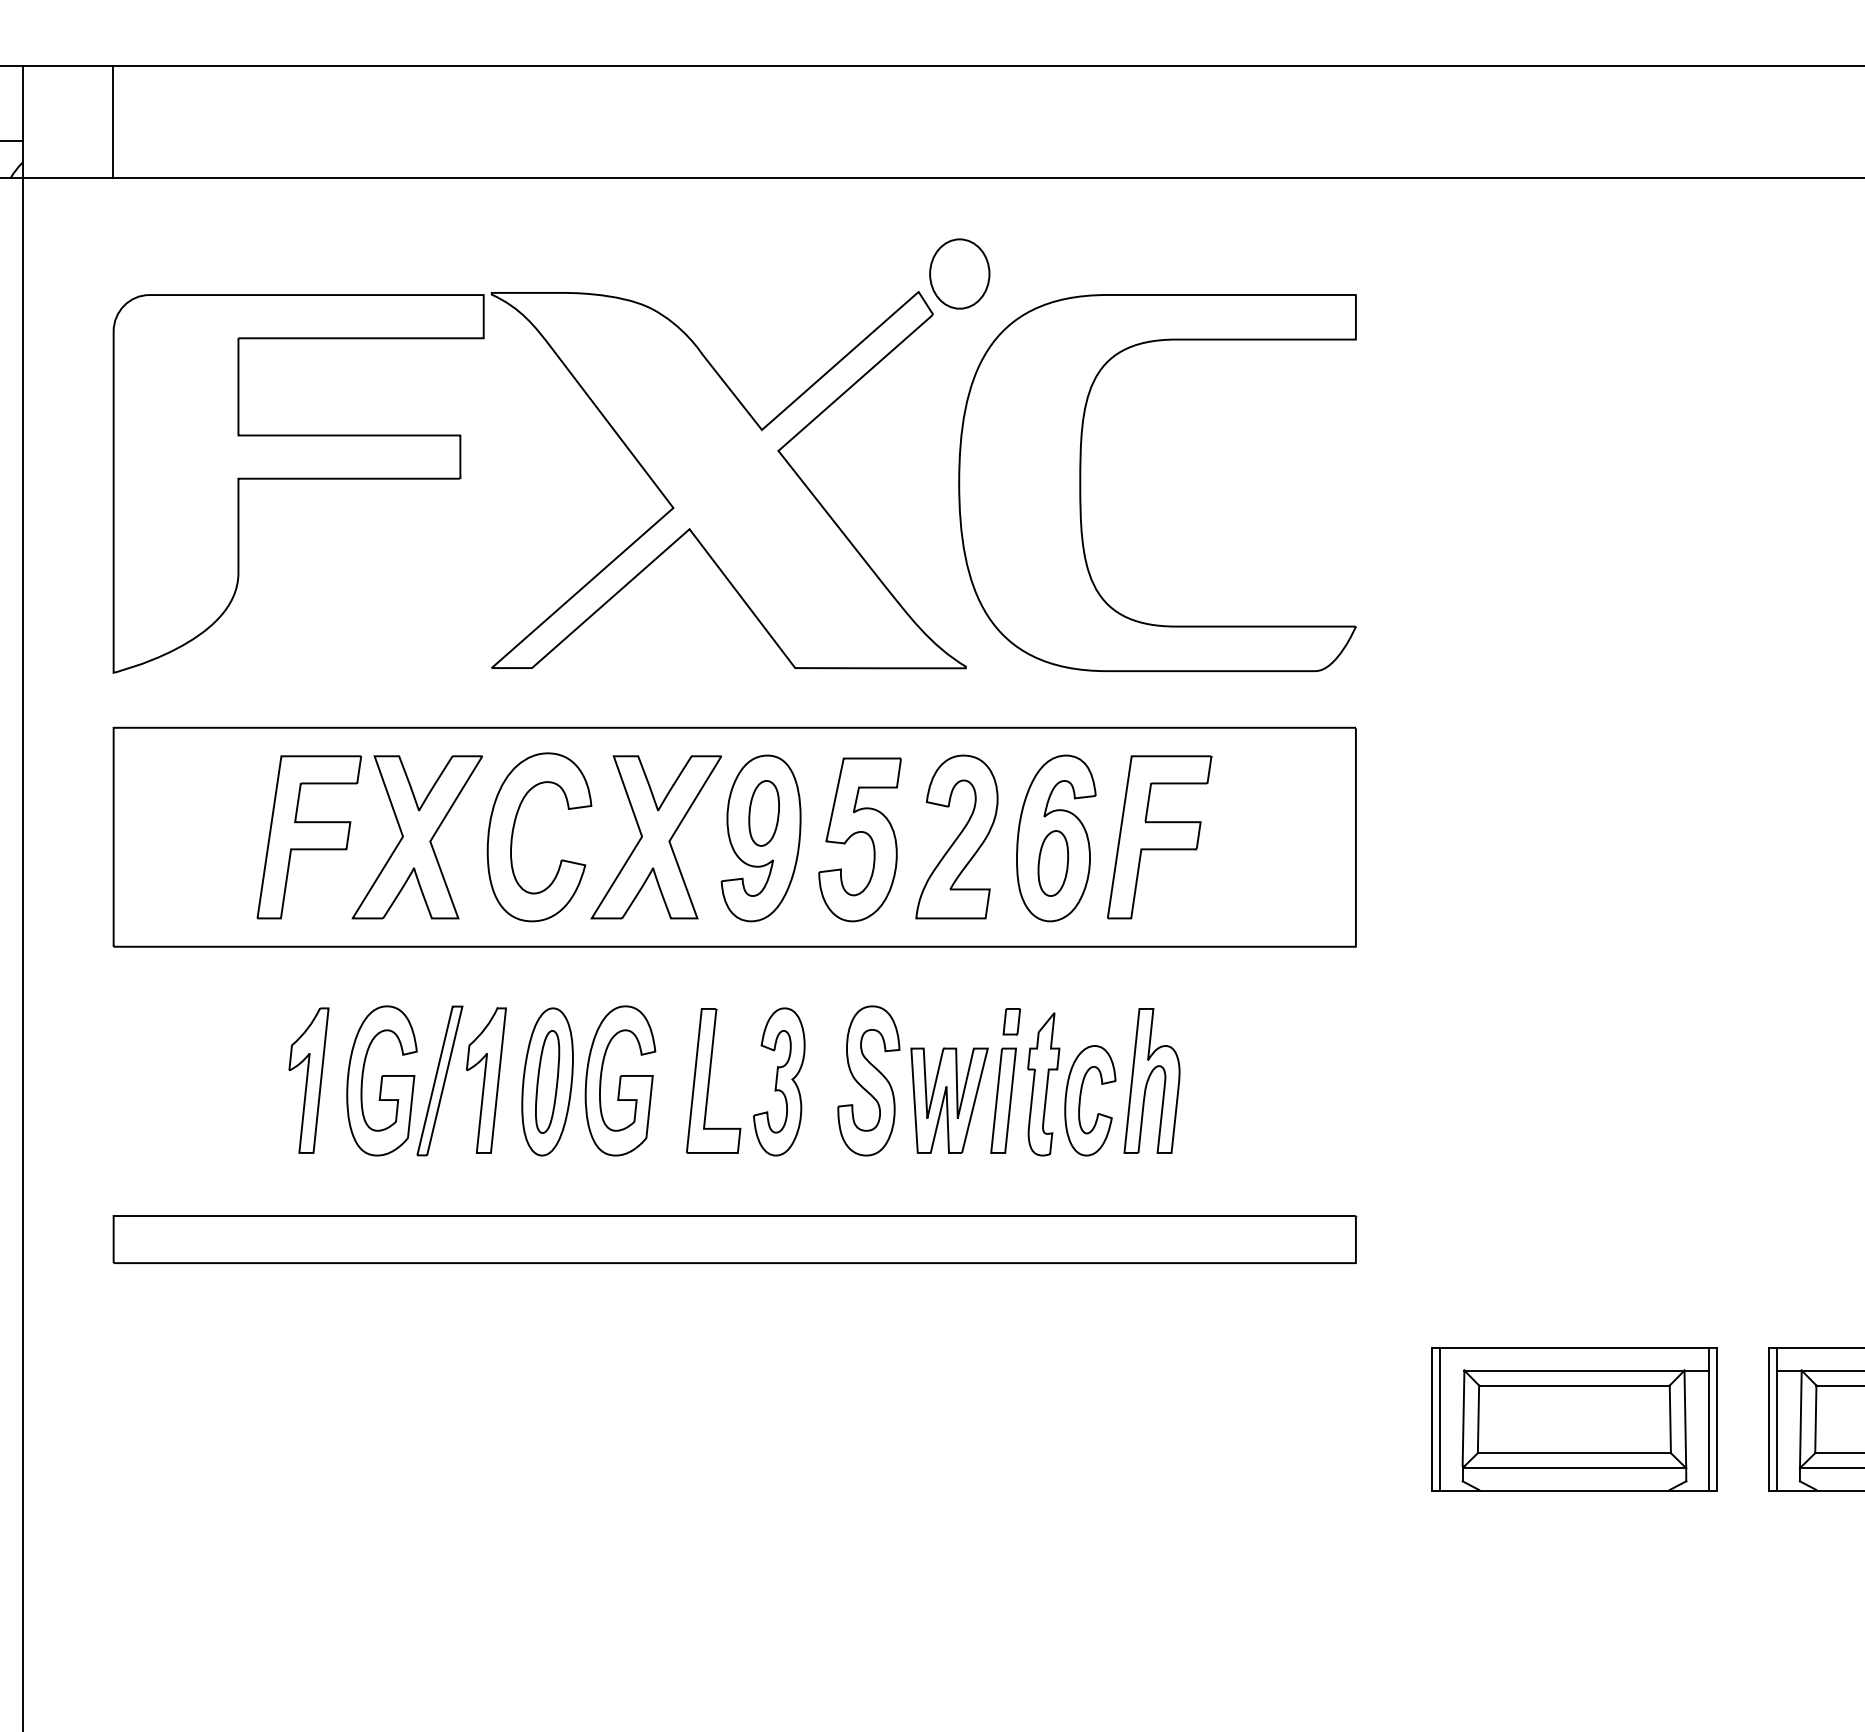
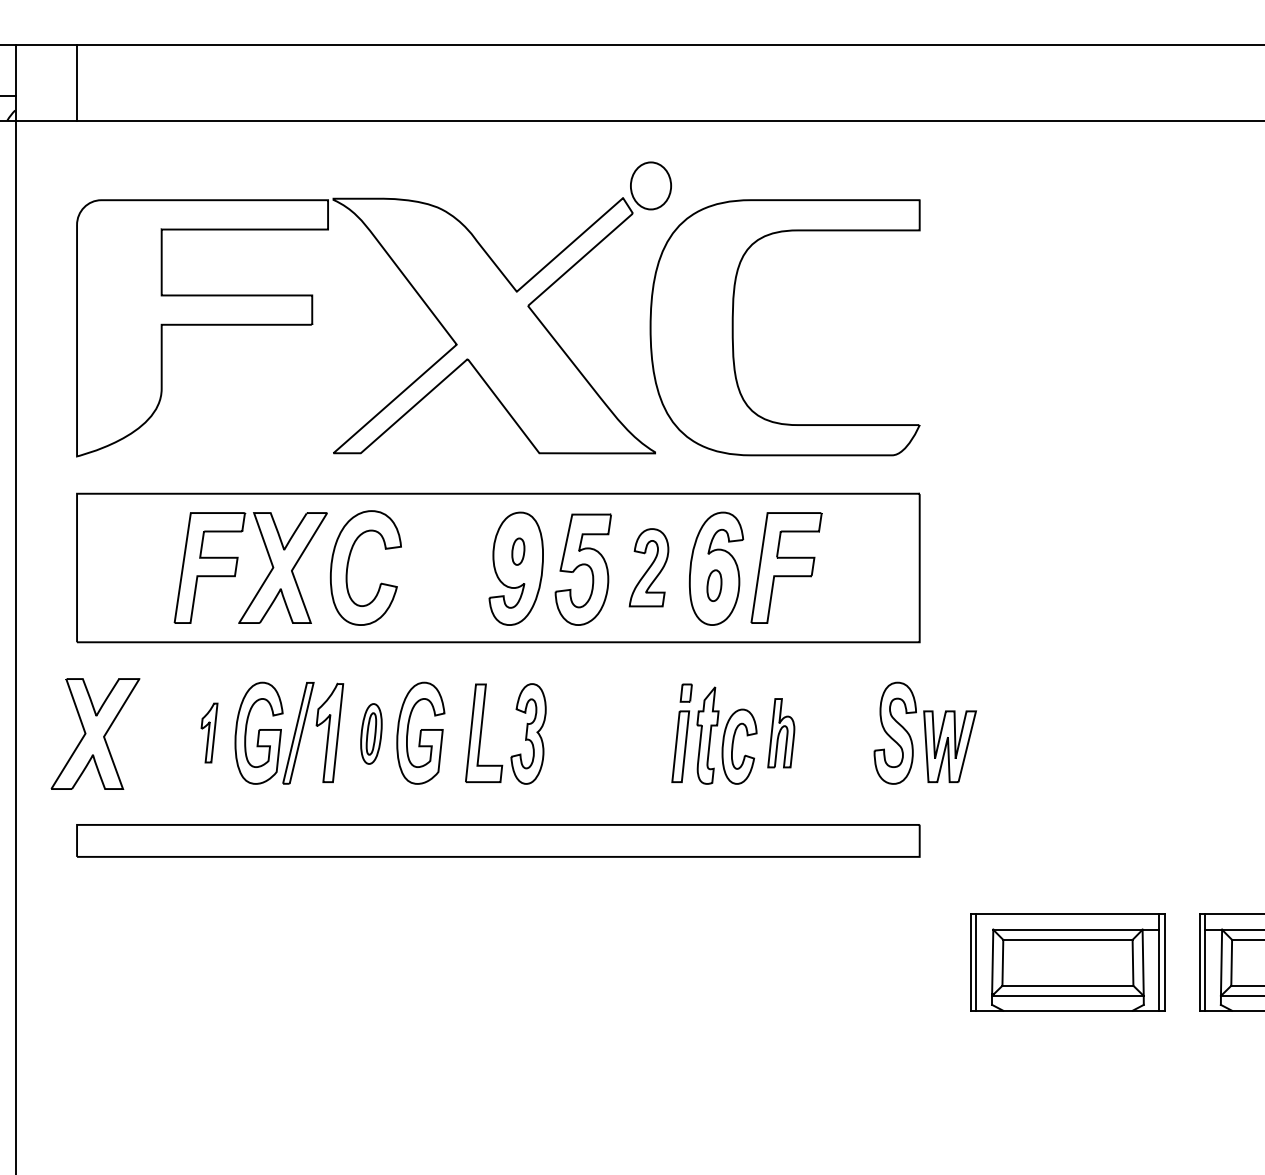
part: (764, 812) -> (518, 551), size x0.6
part: (655, 836) -> (94, 733), moved
part: (956, 836) -> (648, 567), size x0.7
part: (1053, 863) -> (714, 585), size x0.7
part: (308, 1079) -> (209, 732), size x0.6
part: (911, 1079) -> (924, 732), moved
part: (1150, 1079) -> (780, 732), size x0.7
part: (547, 1081) -> (371, 733), size x0.6

